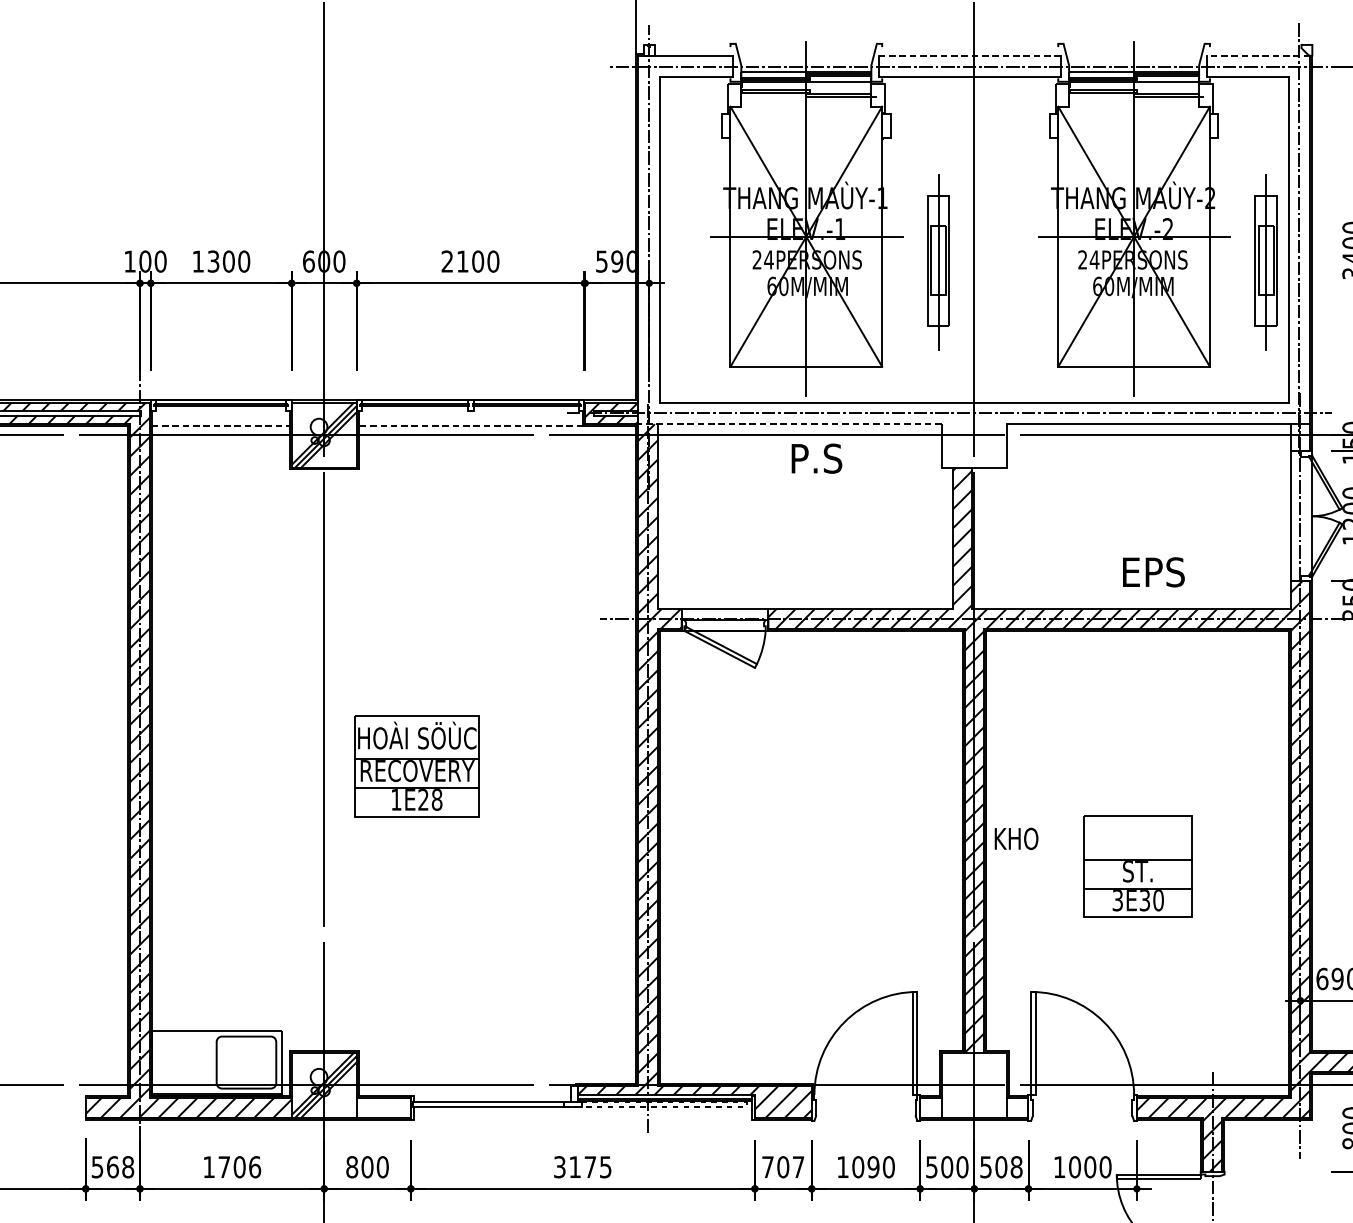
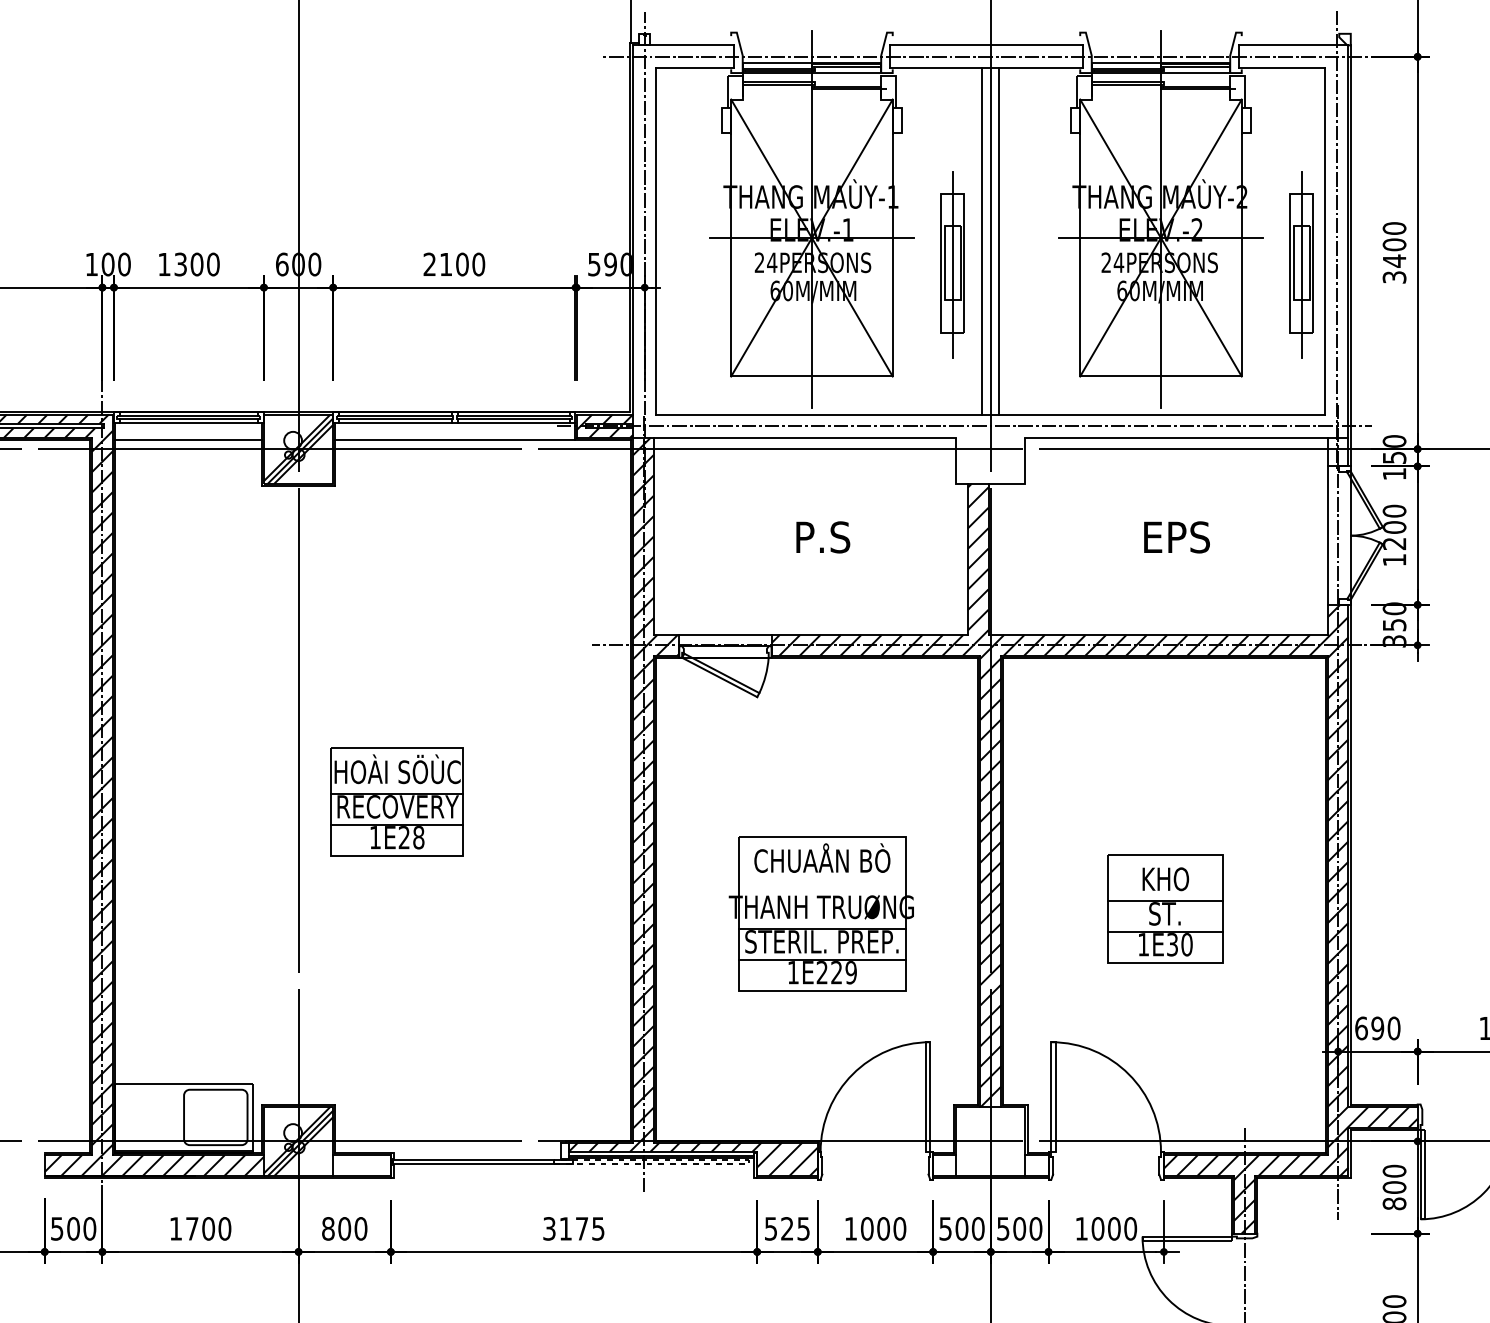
line: (970, 55) -> (986, 45), dashed -> solid
line: (1258, 55) -> (1293, 45), dashed -> solid
line: (966, 239) -> (982, 241), added
line: (982, 239) -> (999, 241), added
line: (220, 410) -> (188, 423), added
line: (414, 410) -> (394, 423), added
line: (526, 410) -> (513, 423), added
line: (789, 424) -> (794, 437), dashed -> solid
line: (220, 425) -> (188, 439), dashed -> solid
line: (470, 425) -> (454, 439), dashed -> solid
text: (817, 458) -> (823, 537), moved
text: (1153, 572) -> (1176, 537), moved
text: (1016, 839) -> (1165, 879), moved
part: (814, 871) -> (820, 913), added
text: (1117, 900) -> (1143, 944), 3E30 -> 1E30
text: (120, 1166) -> (81, 1228), 568 -> 500
text: (254, 1166) -> (224, 1228), 1706 -> 1700
text: (783, 1166) -> (787, 1228), 707 -> 525
text: (873, 1166) -> (883, 1228), 1090 -> 1000
text: (1016, 1166) -> (1035, 1228), 508 -> 500

